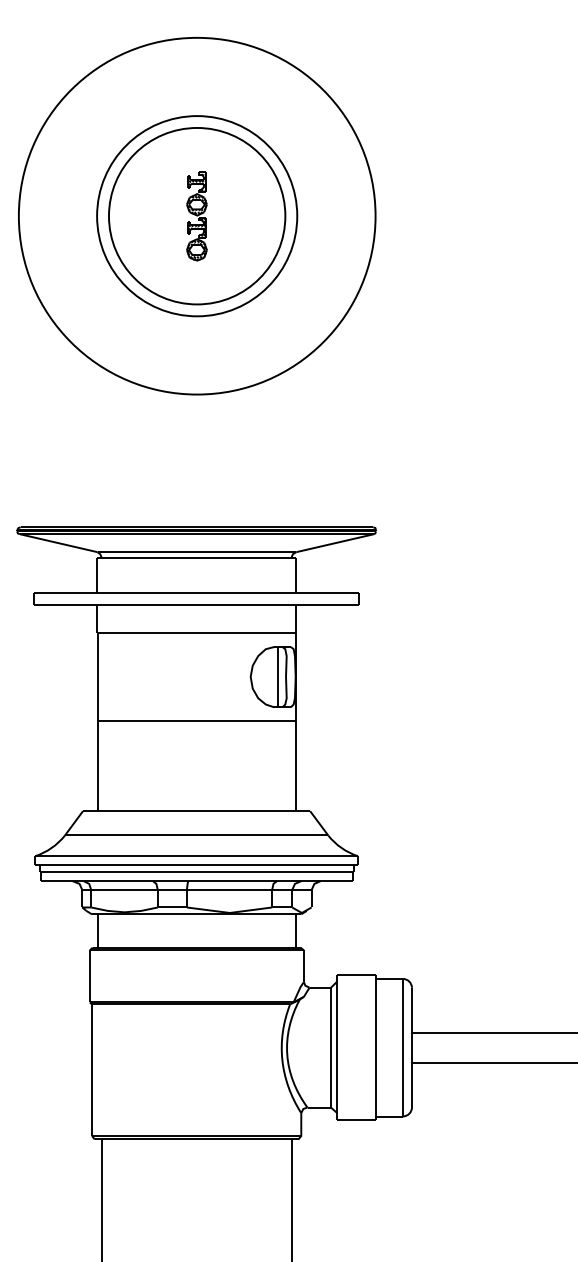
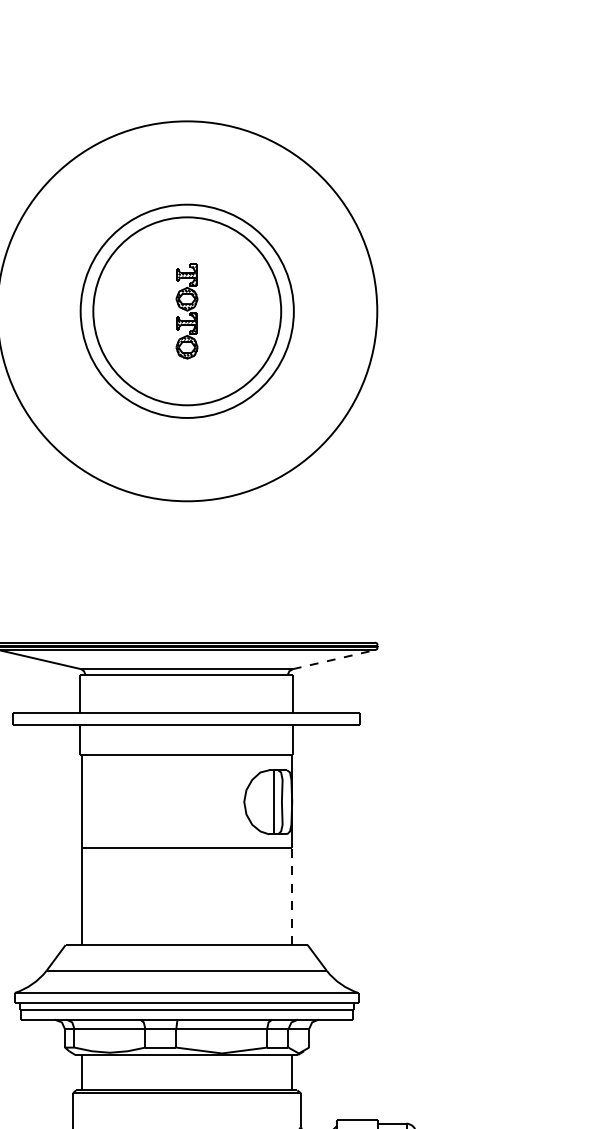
line: (335, 543) -> (334, 659), solid -> dashed
line: (295, 765) -> (292, 896), solid -> dashed

